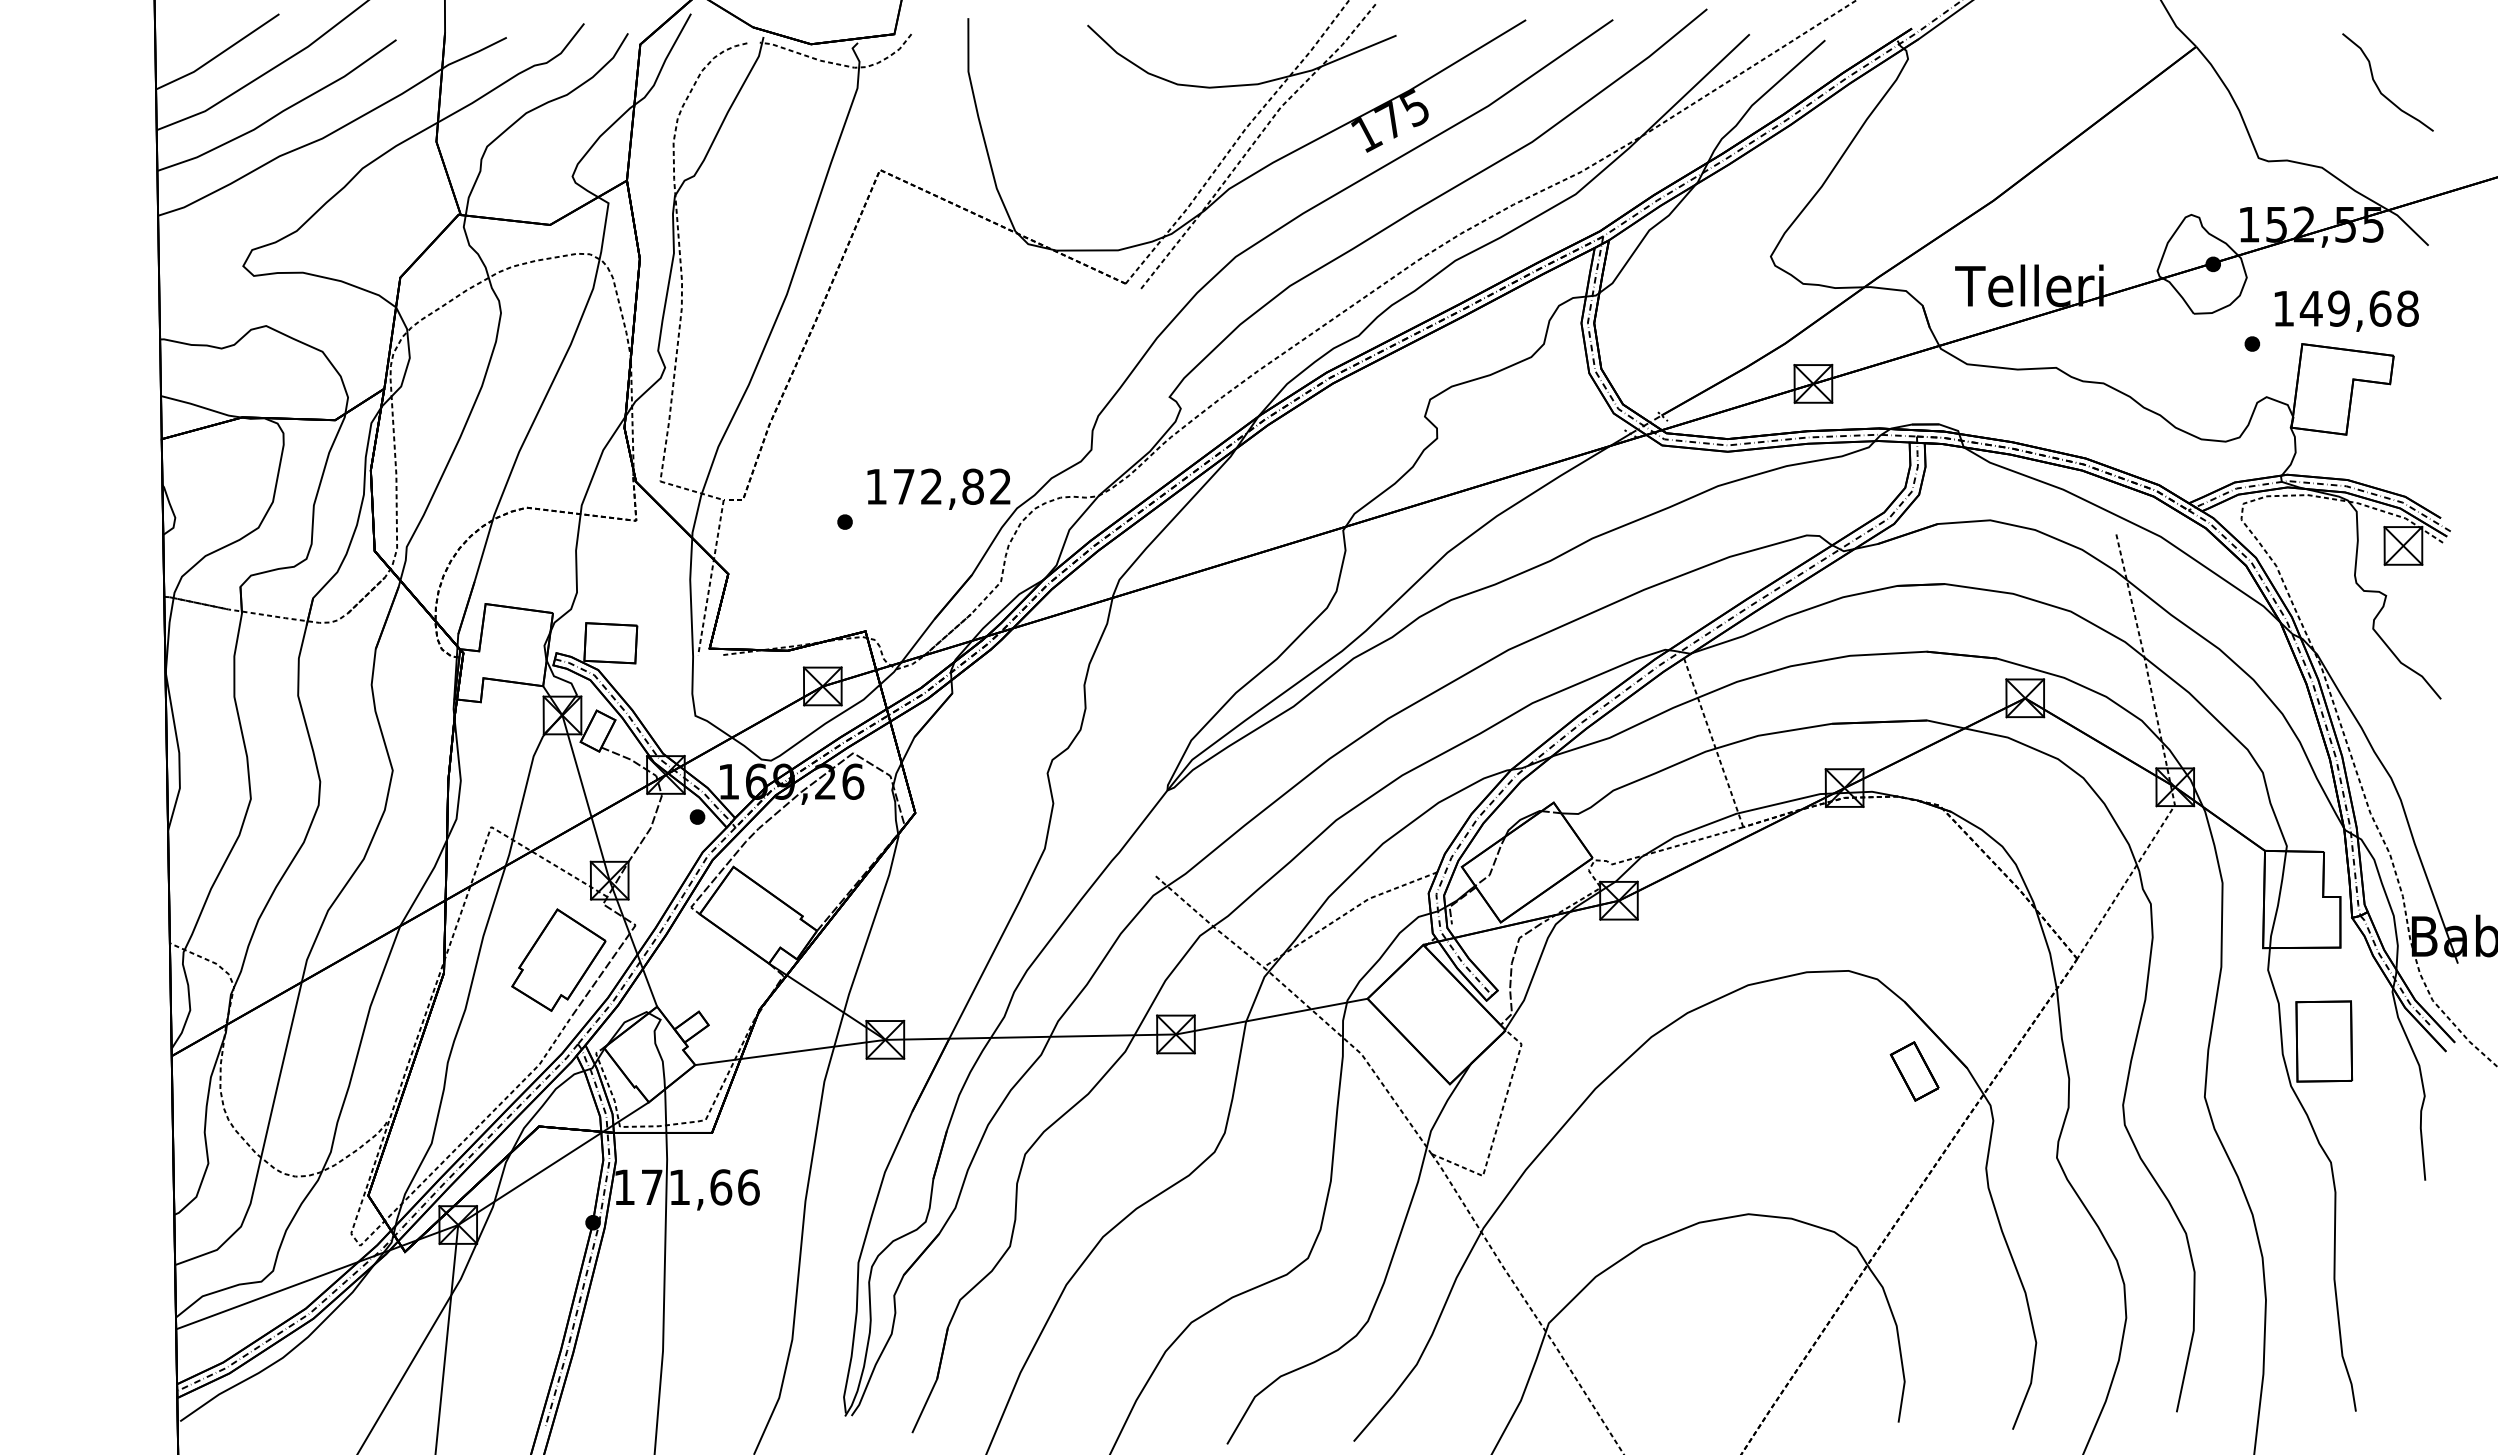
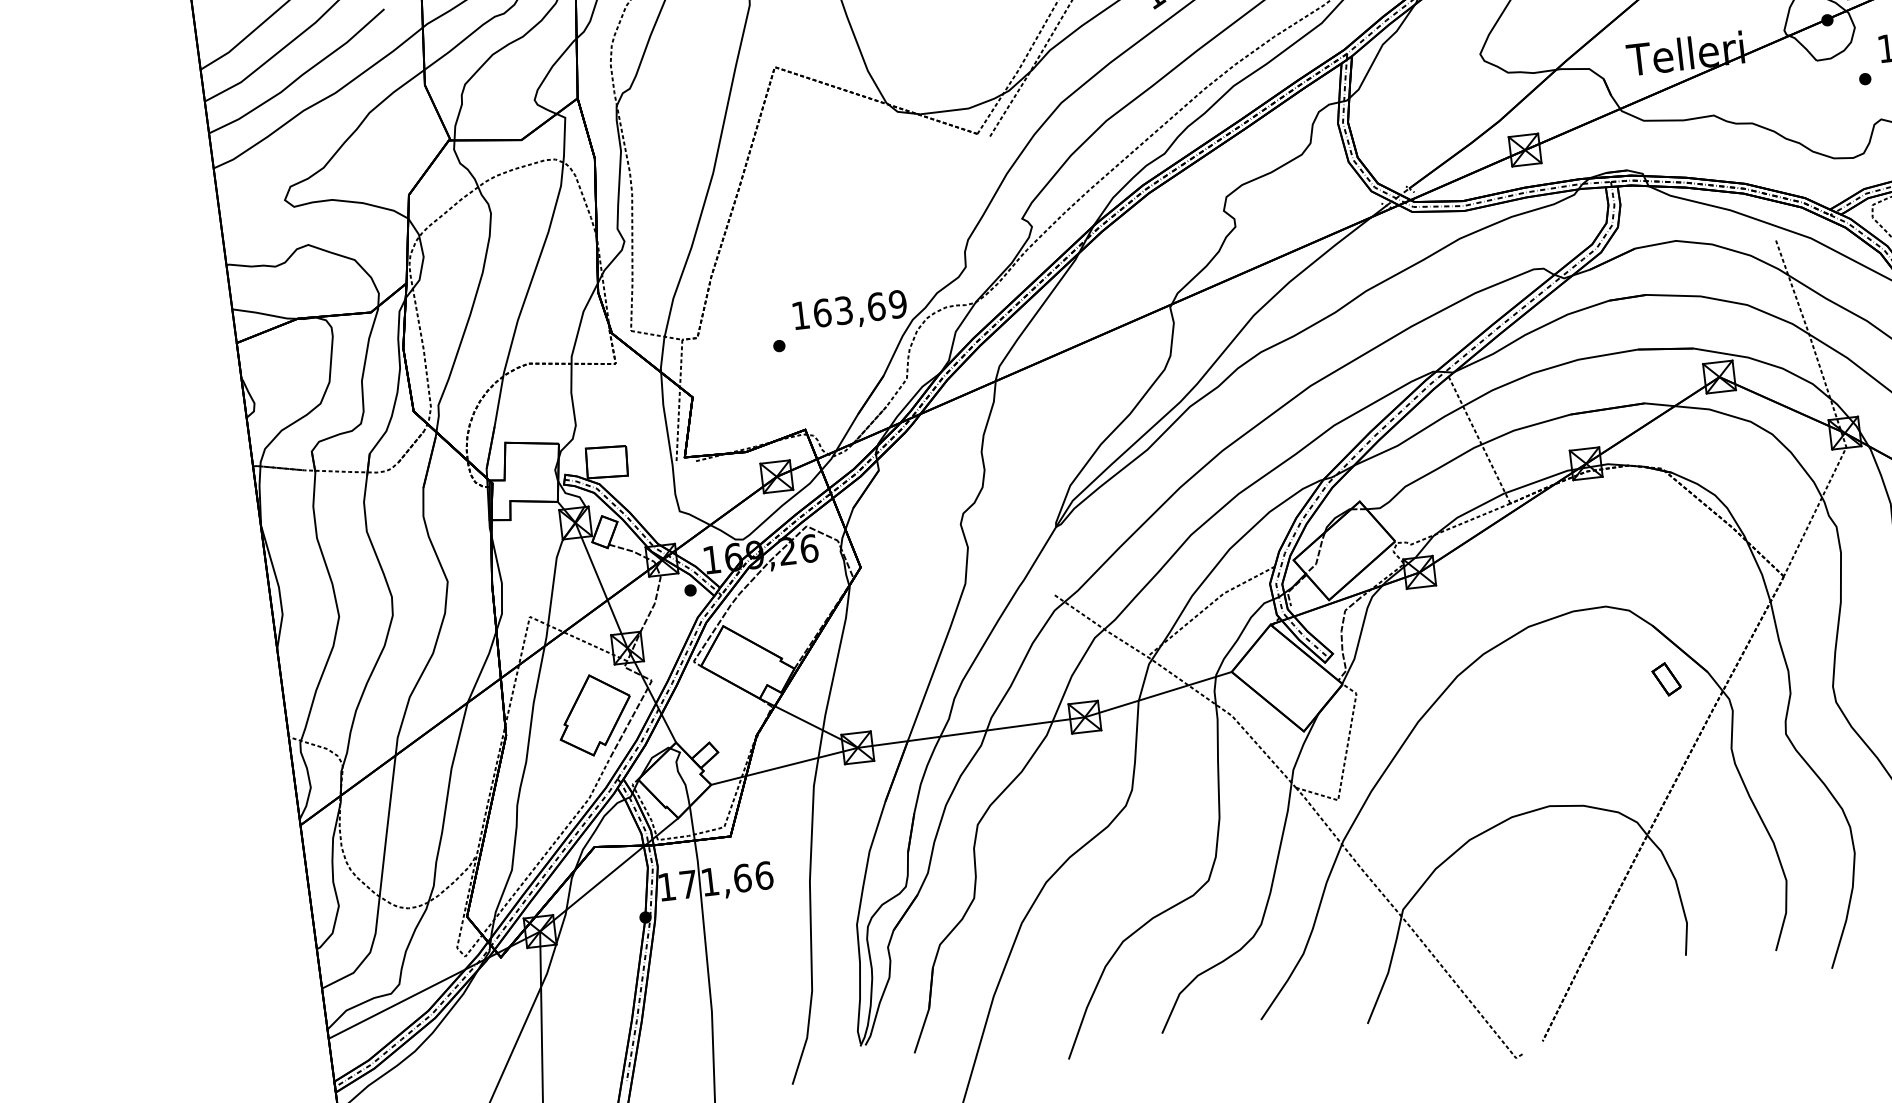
text: (952, 486) -> (860, 308), 172,82 -> 163,69
part: (1914, 1071) -> (1666, 679), size x0.7

